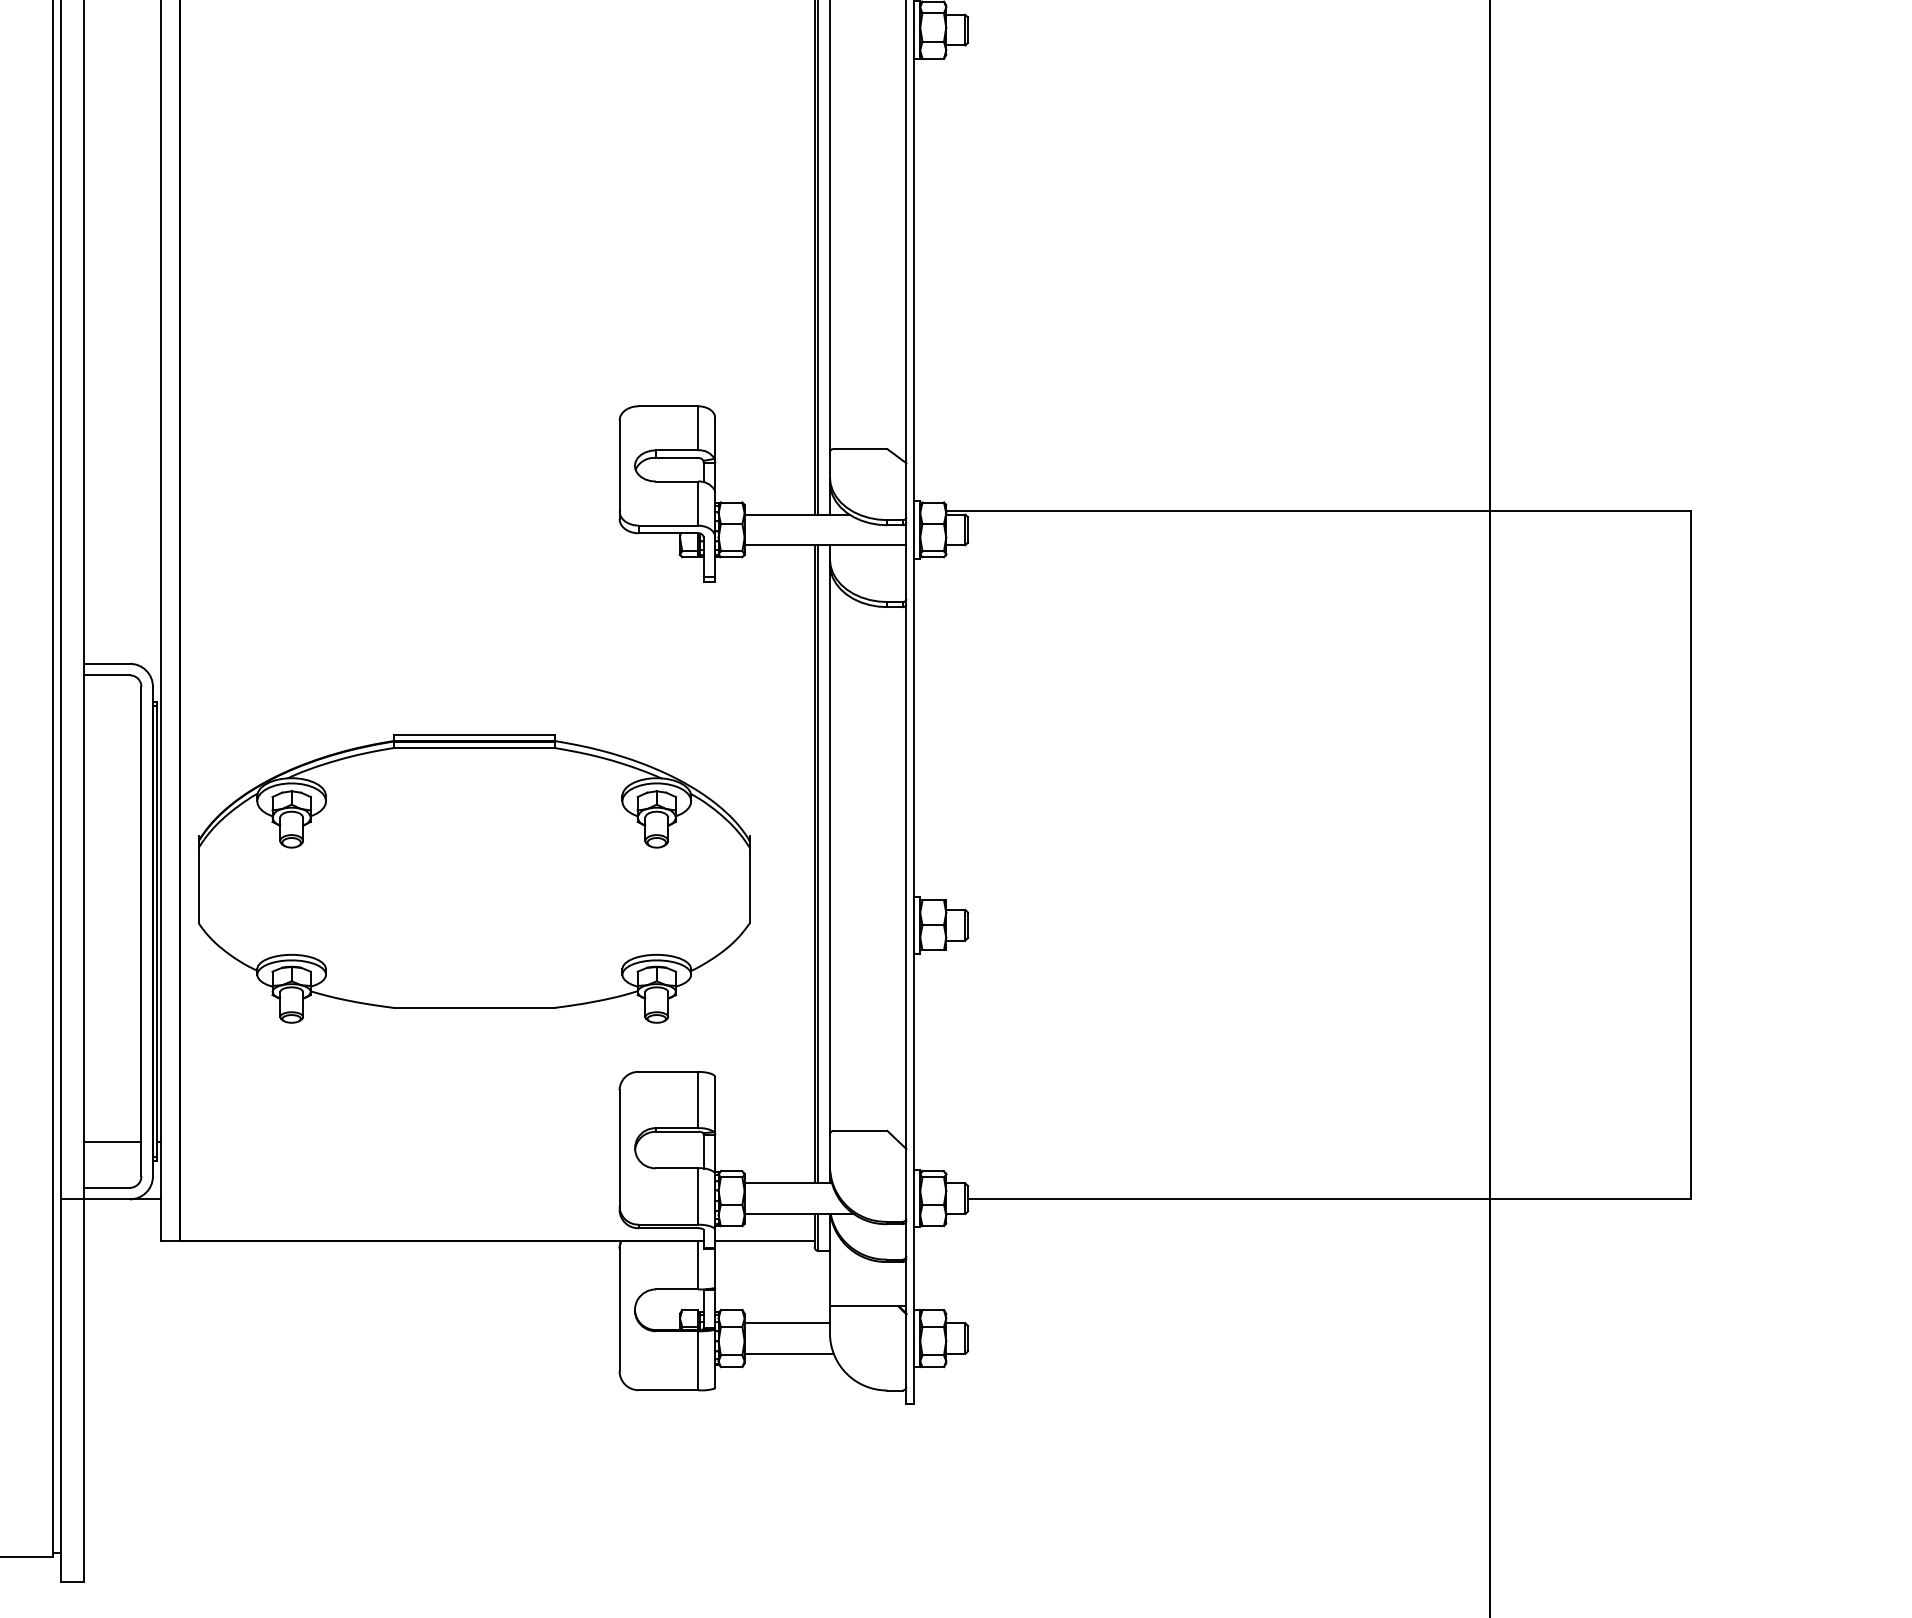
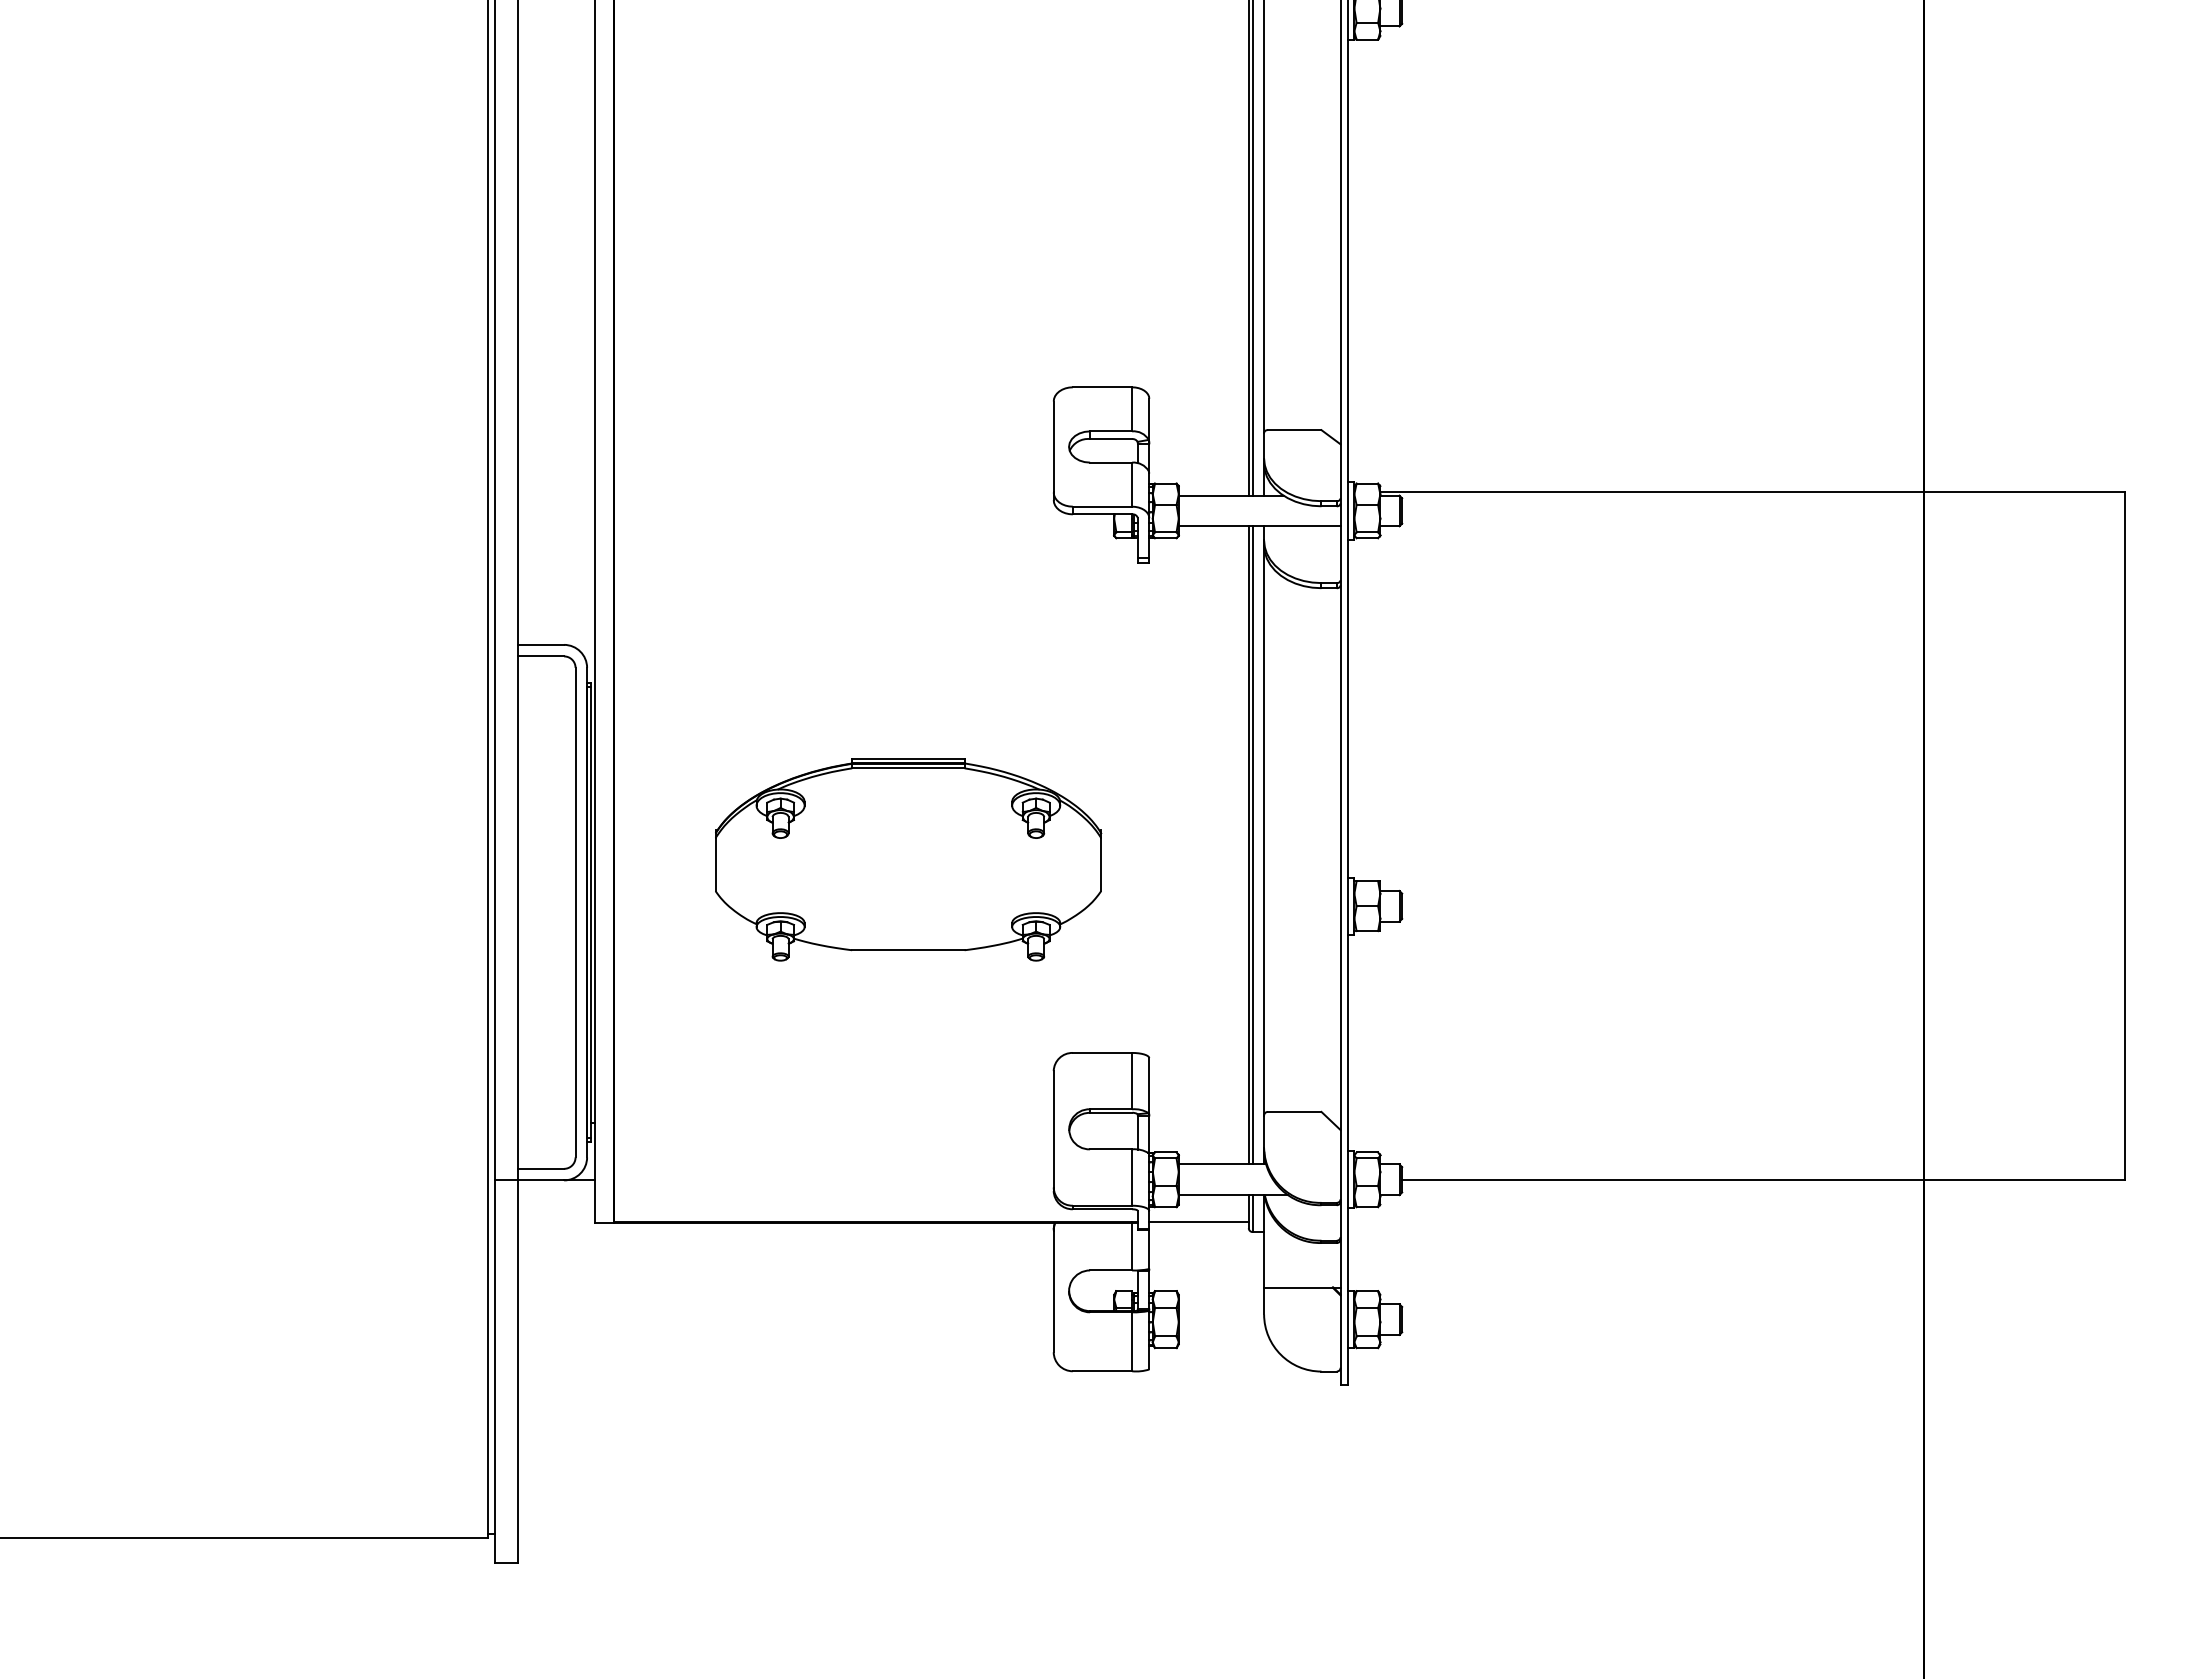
part: (474, 878) -> (908, 859), size x0.7
line: (112, 1142) -> (546, 1123), removed
line: (787, 1323) -> (1221, 1304), removed
line: (788, 1353) -> (1222, 1334), removed

